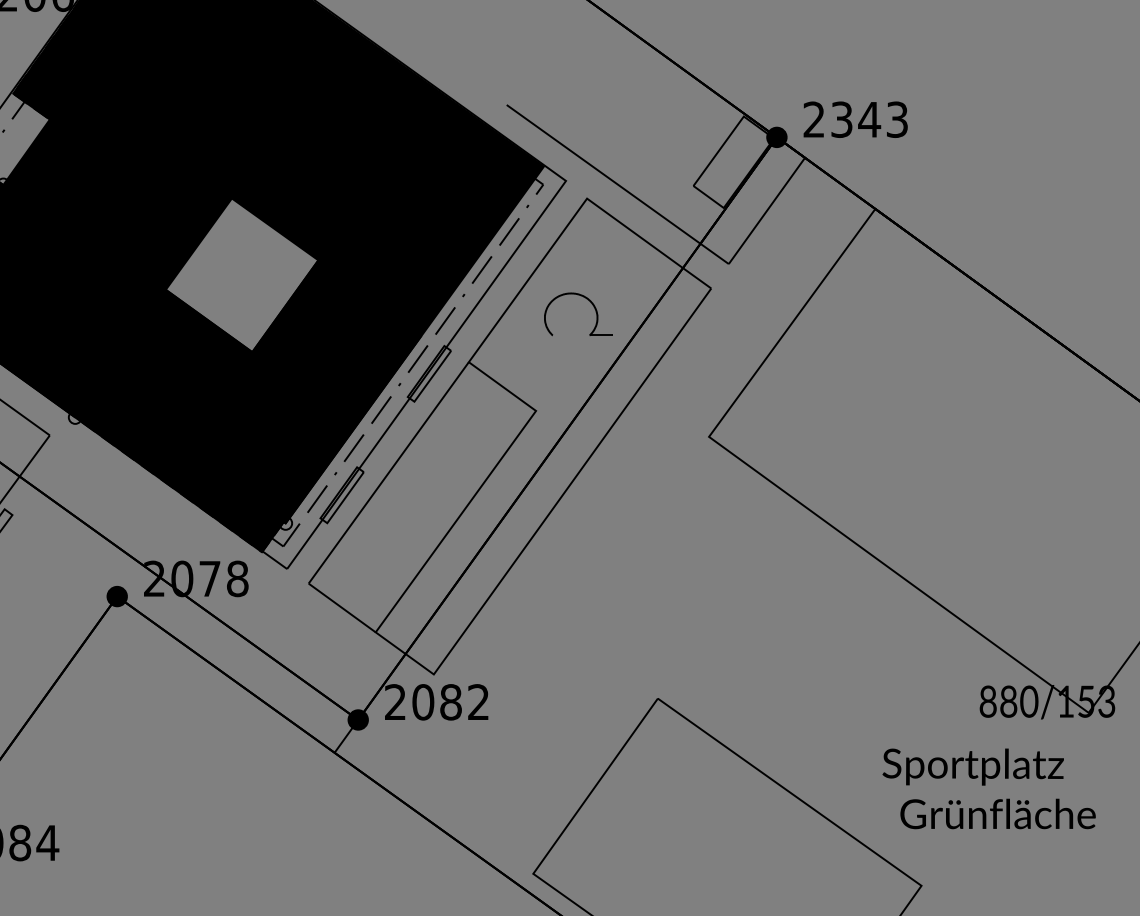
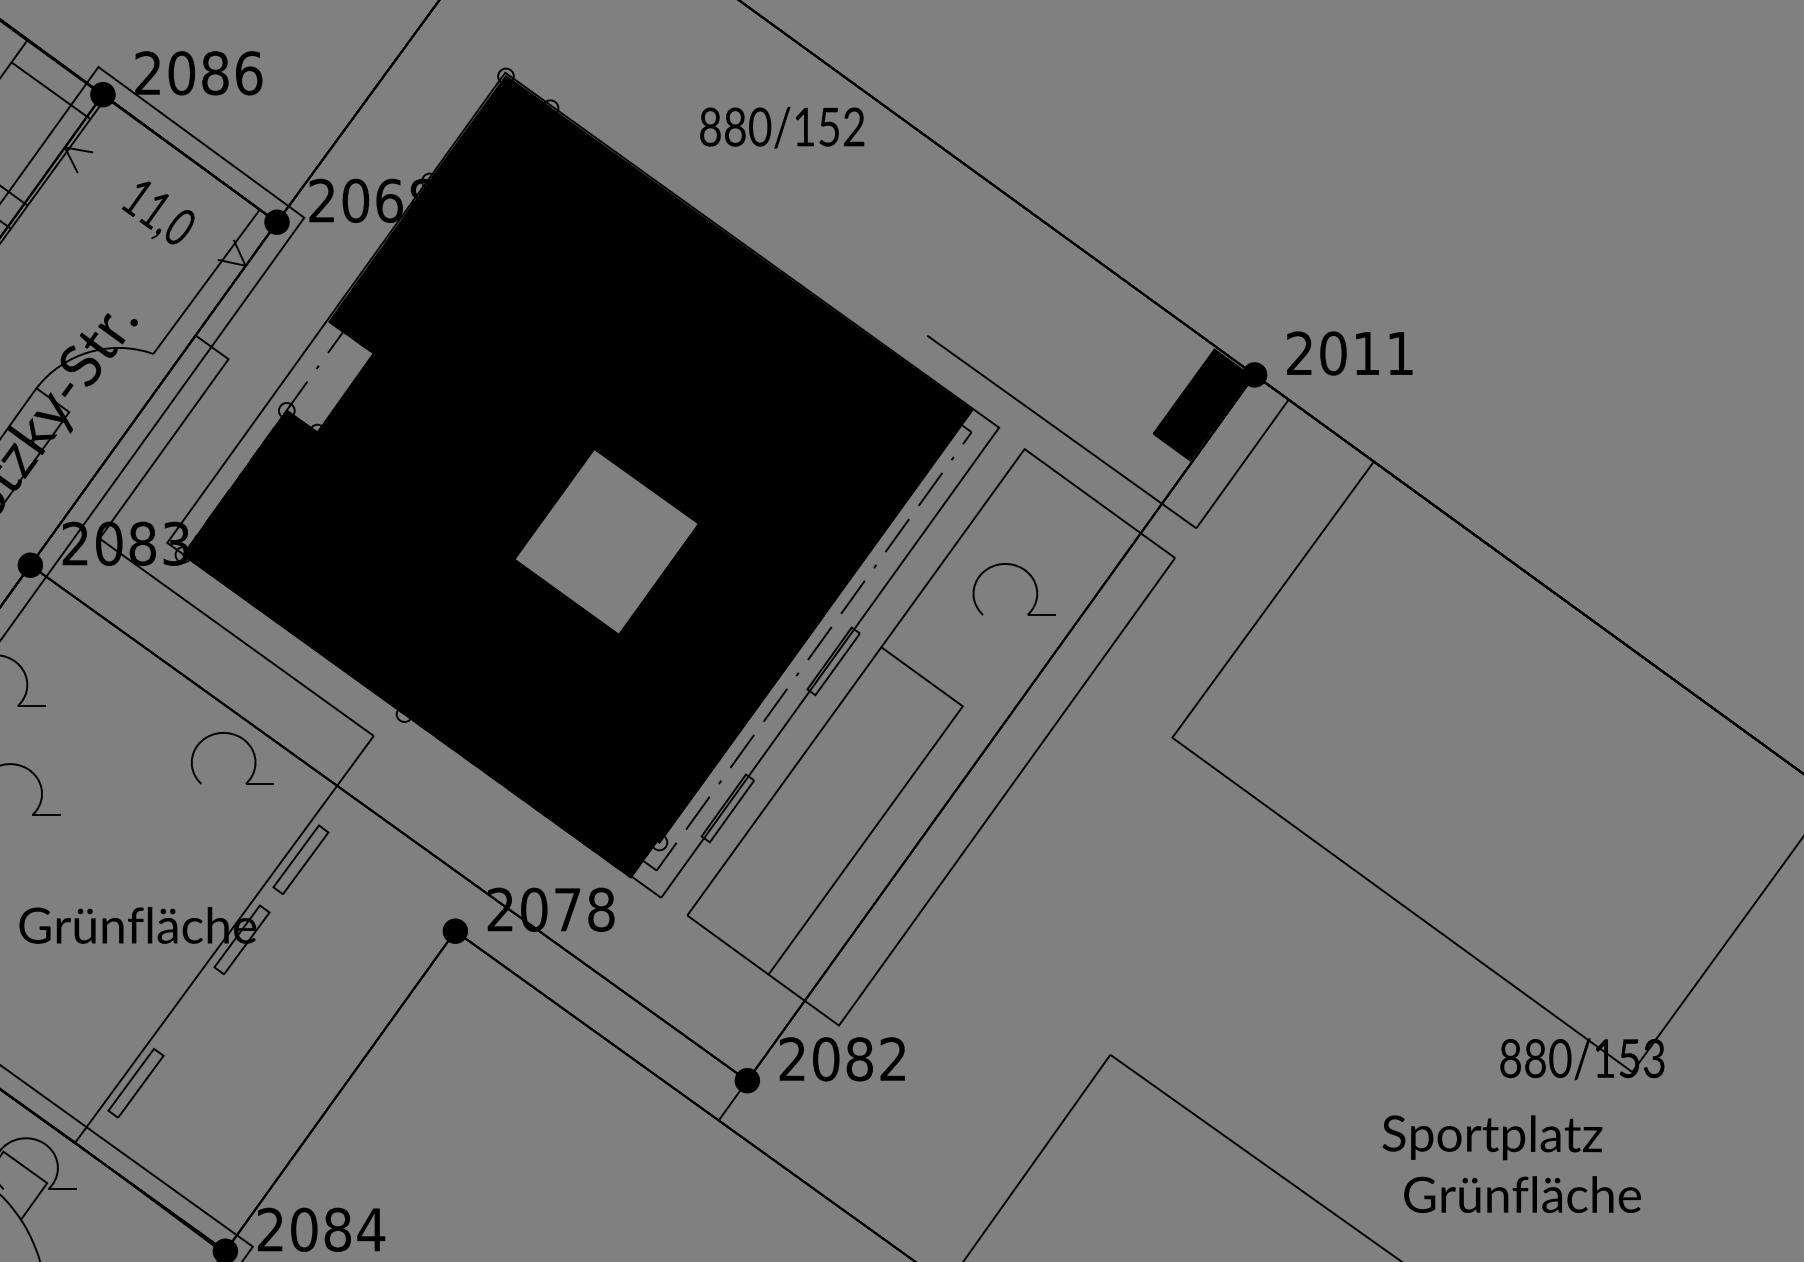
text: (869, 119) -> (1366, 353), 2343 -> 2011
fill: (733, 161) -> (1202, 404), added

